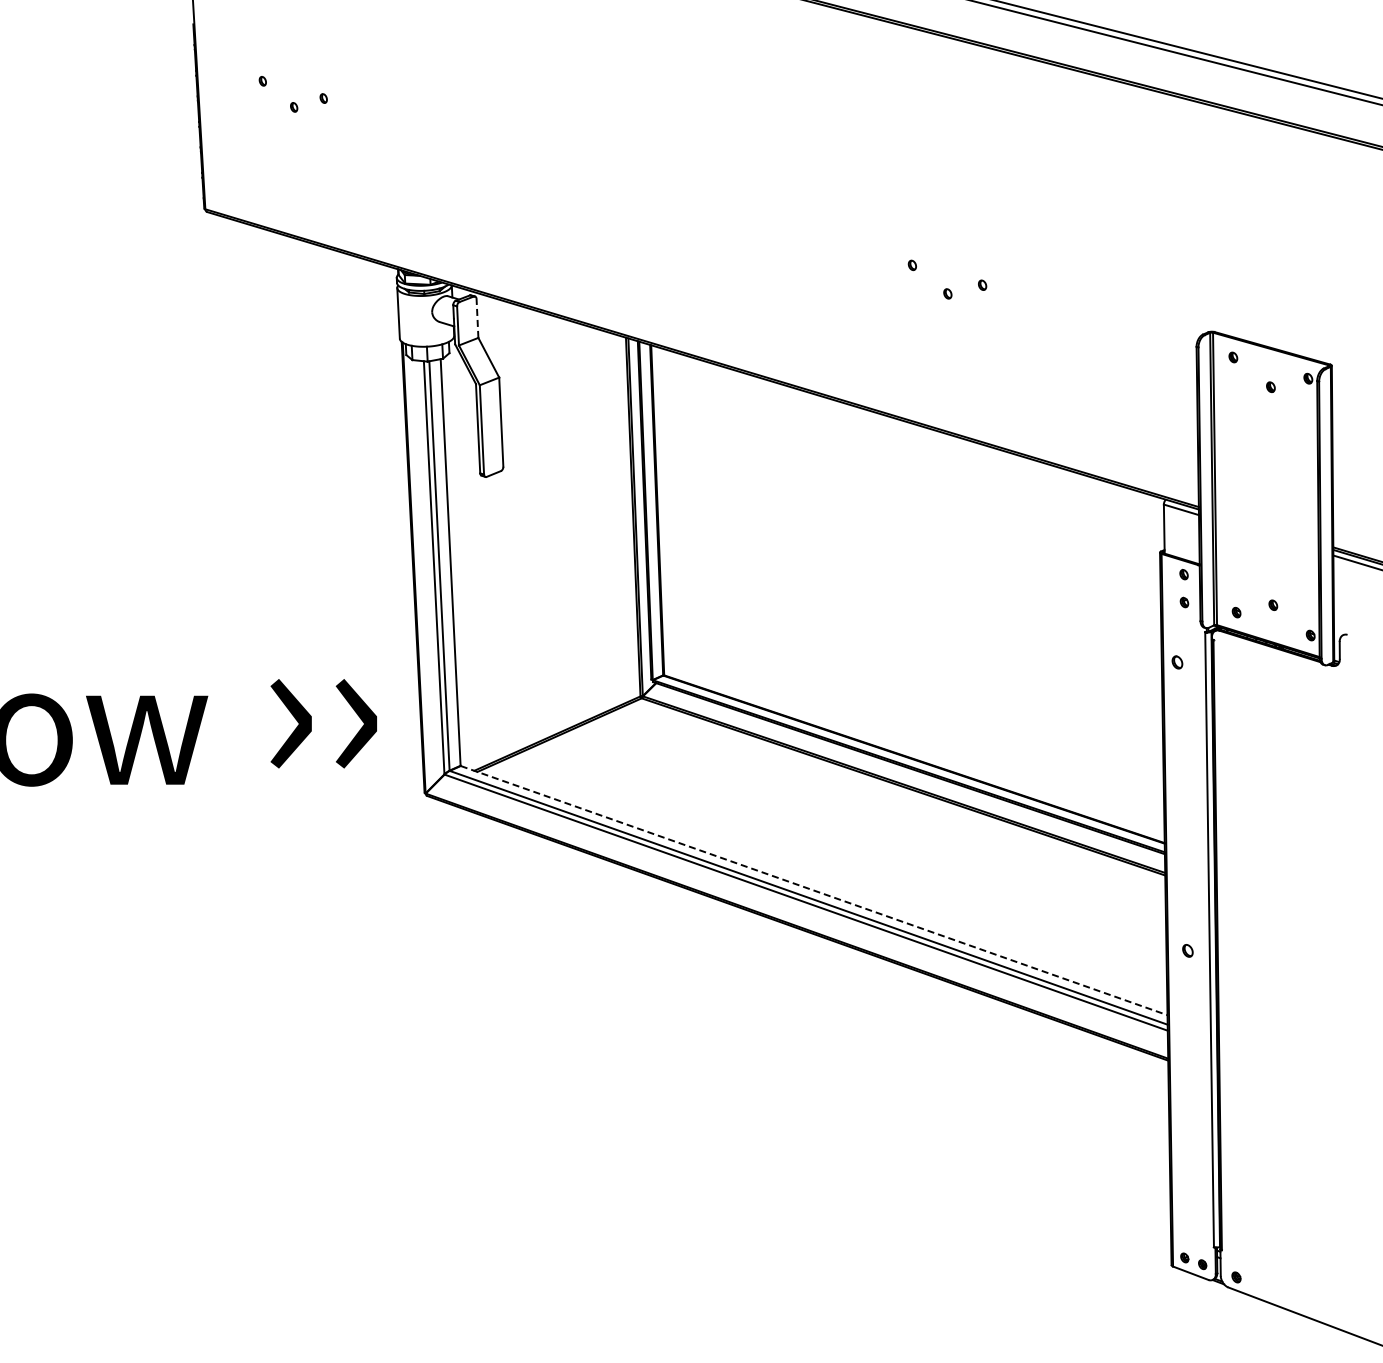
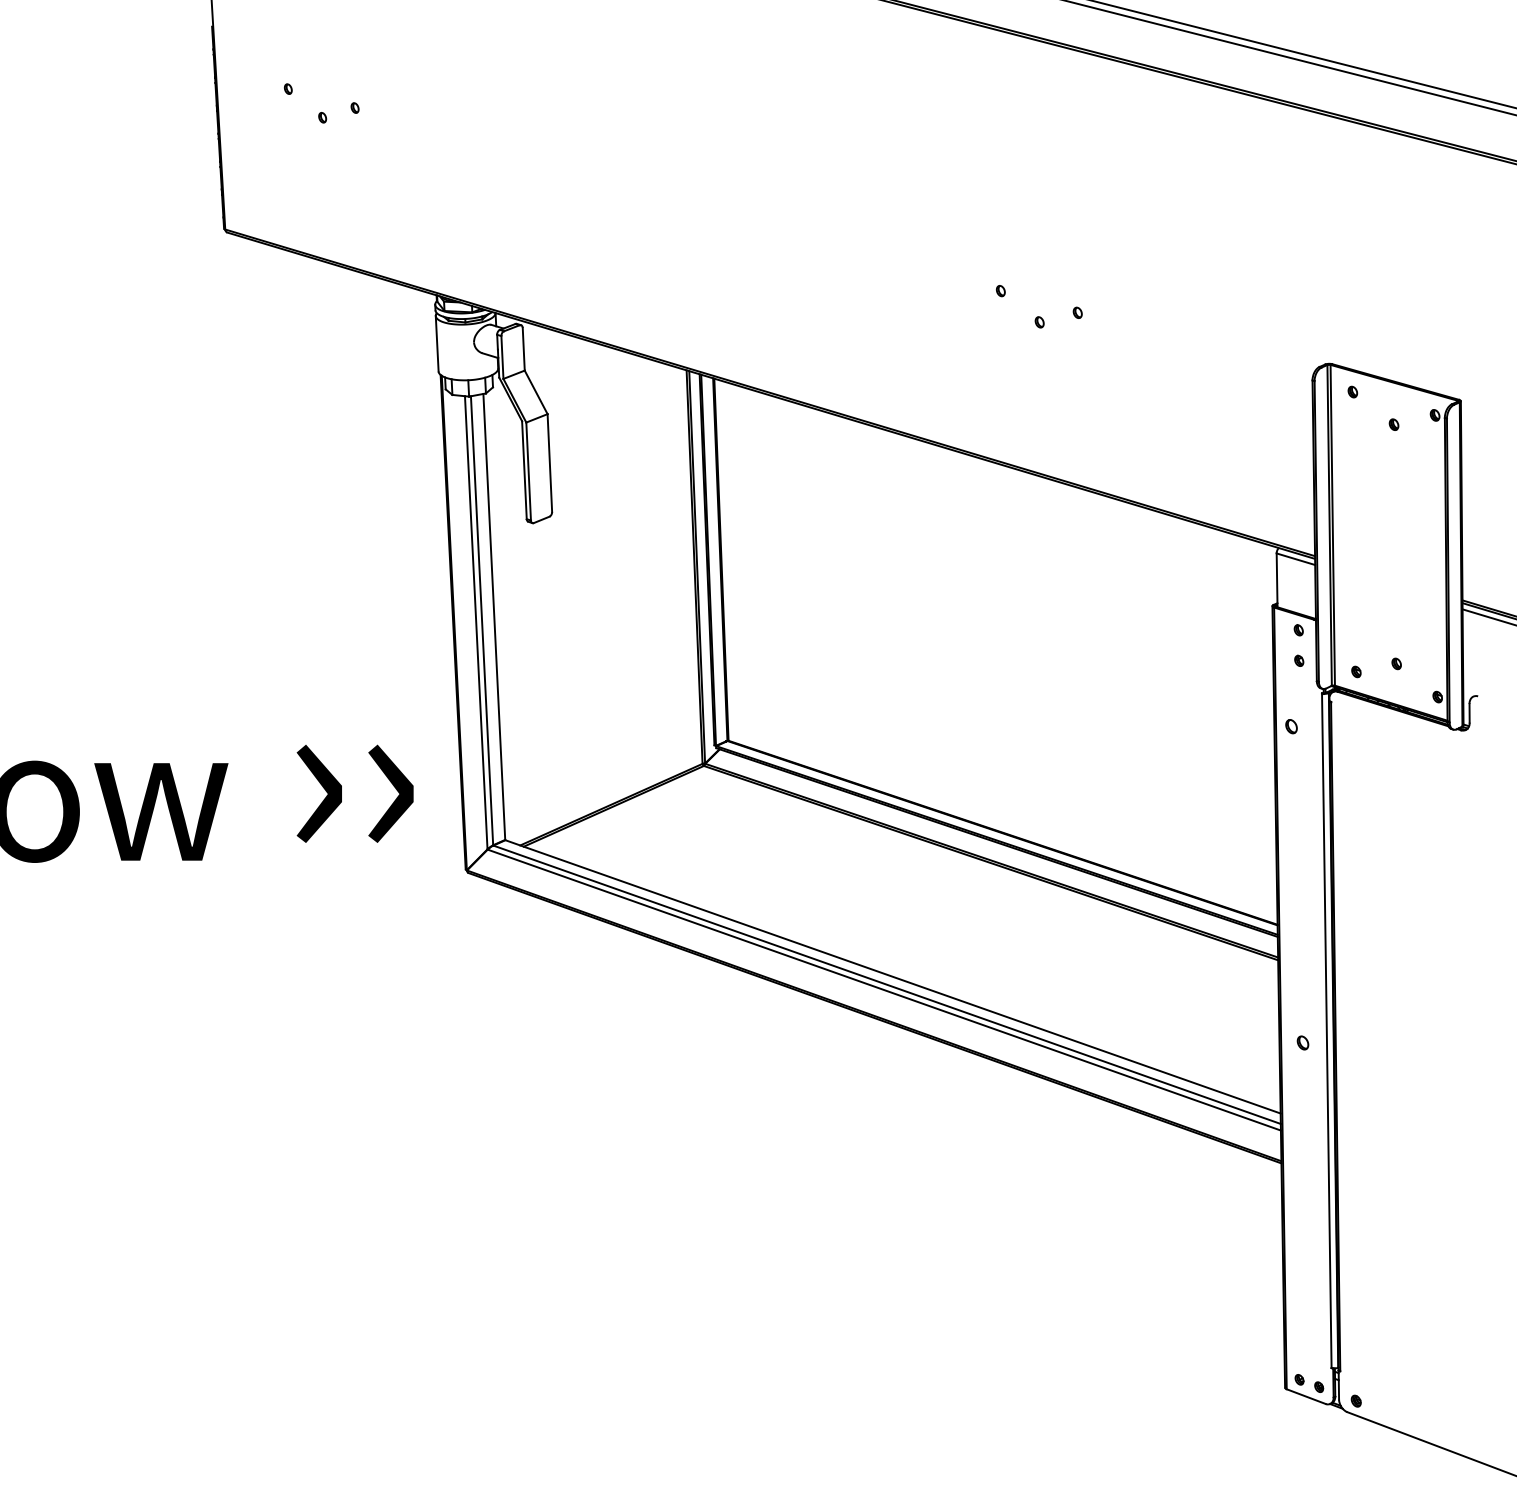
line: (477, 317) -> (523, 348), dashed -> solid
line: (814, 890) -> (893, 976), dashed -> solid

